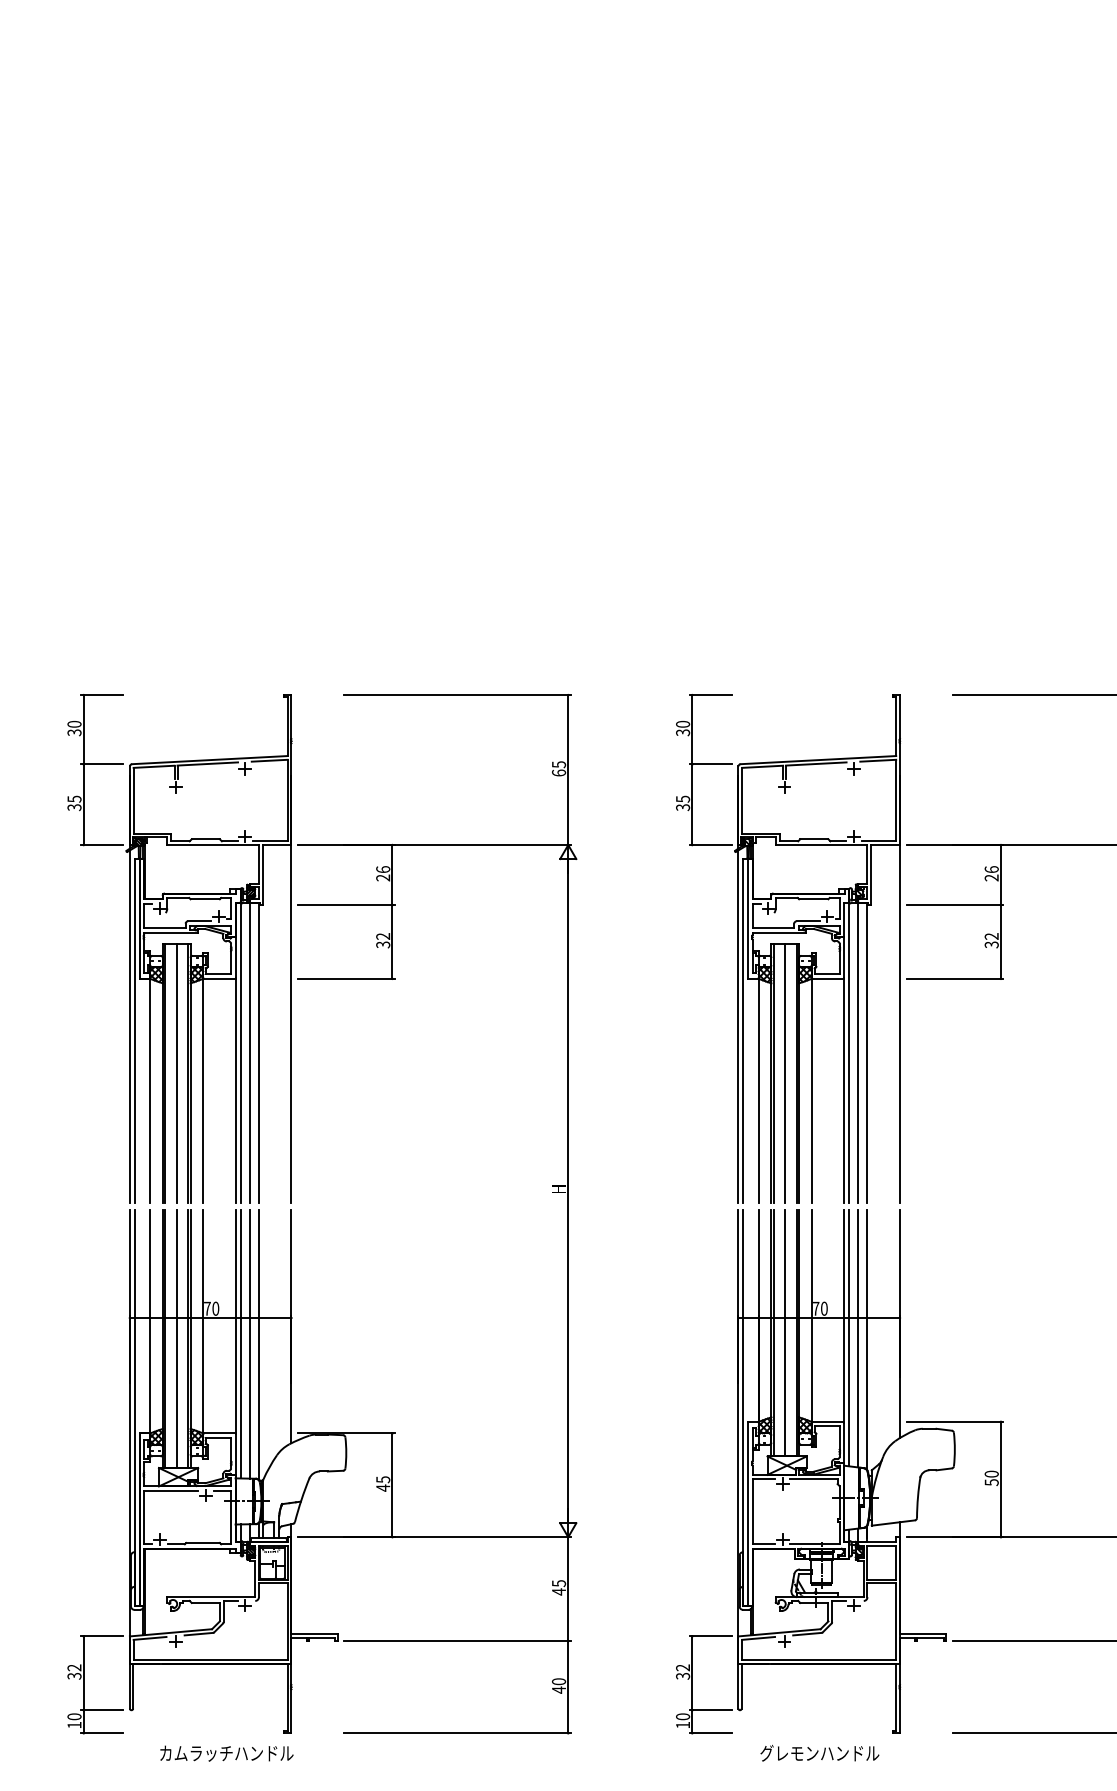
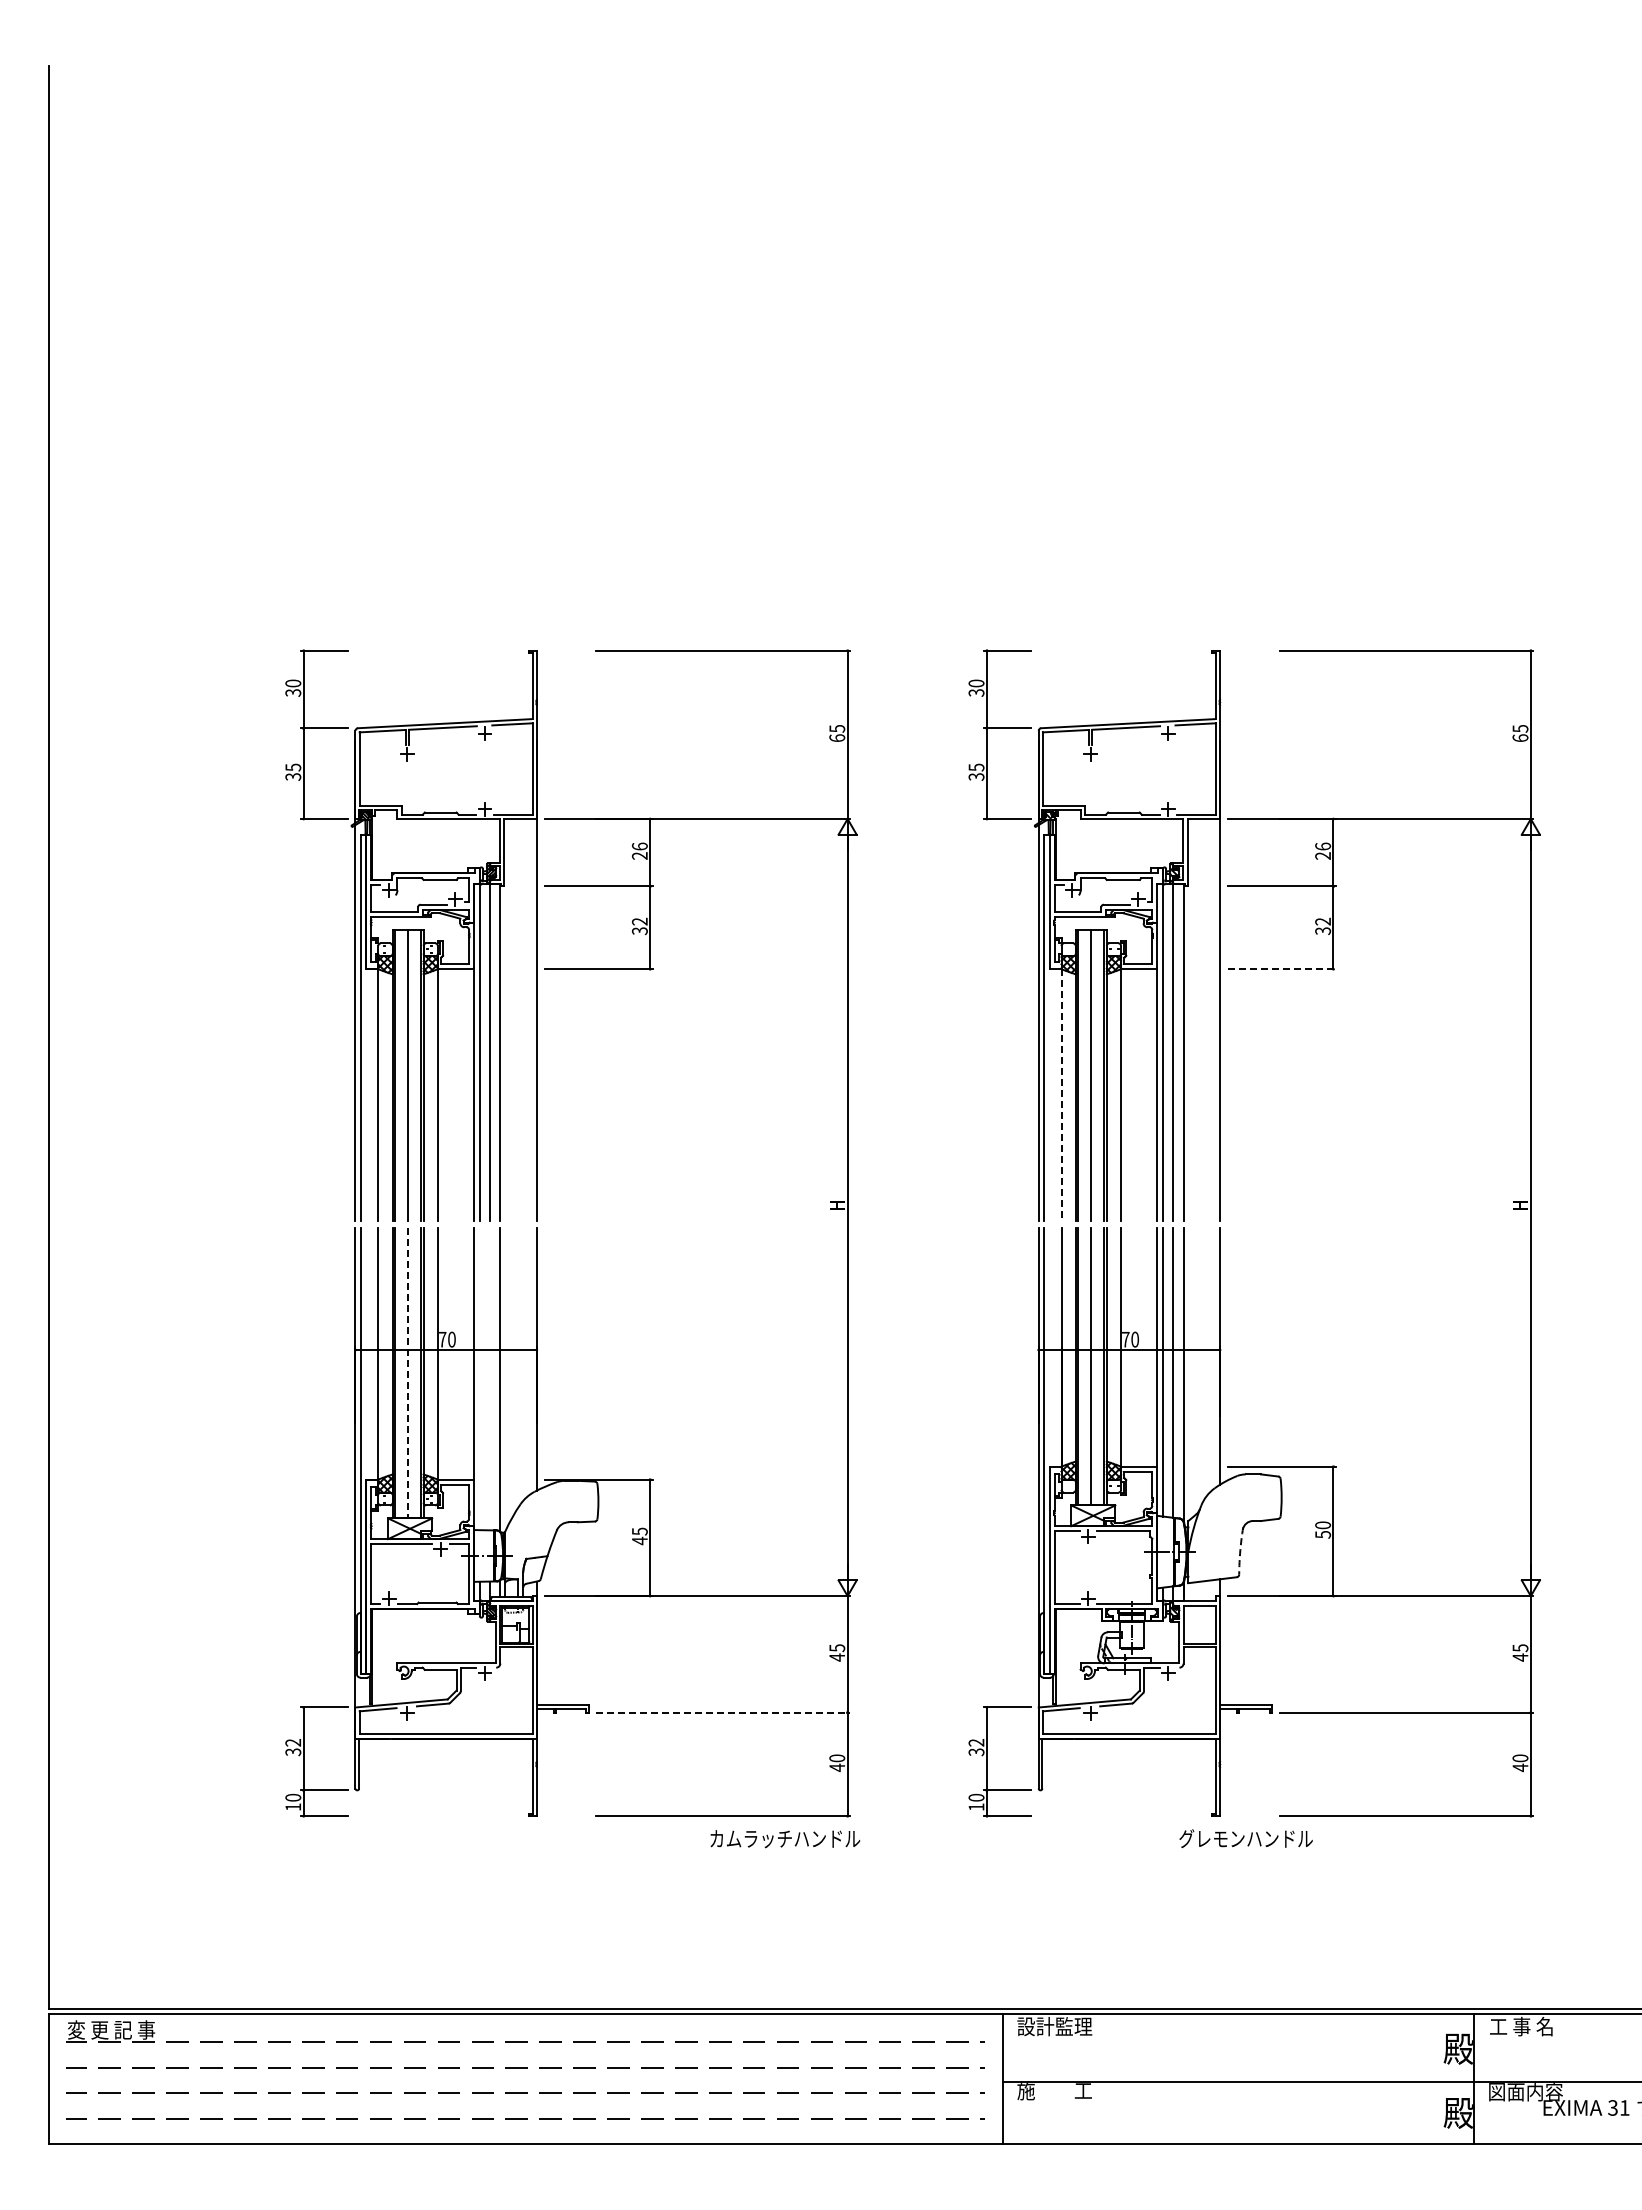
line: (955, 979) -> (1282, 969), solid -> dashed
line: (758, 1090) -> (1061, 1094), solid -> dashed
line: (177, 1338) -> (408, 1373), solid -> dashed
line: (240, 1344) -> (479, 1379), removed
line: (250, 1344) -> (490, 1379), removed
arc: (918, 1496) -> (1240, 1550), solid -> dashed
line: (457, 1640) -> (723, 1712), solid -> dashed
text: (226, 1753) -> (785, 1839), moved
text: (819, 1753) -> (1245, 1838), moved

